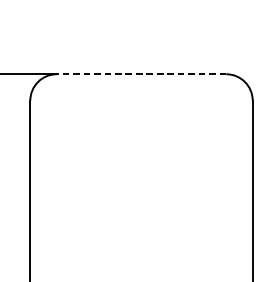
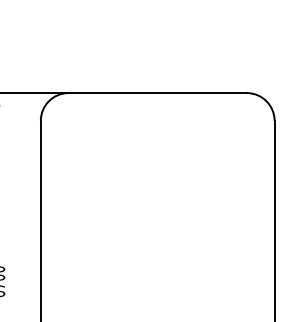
line: (141, 74) -> (157, 93), dashed -> solid

